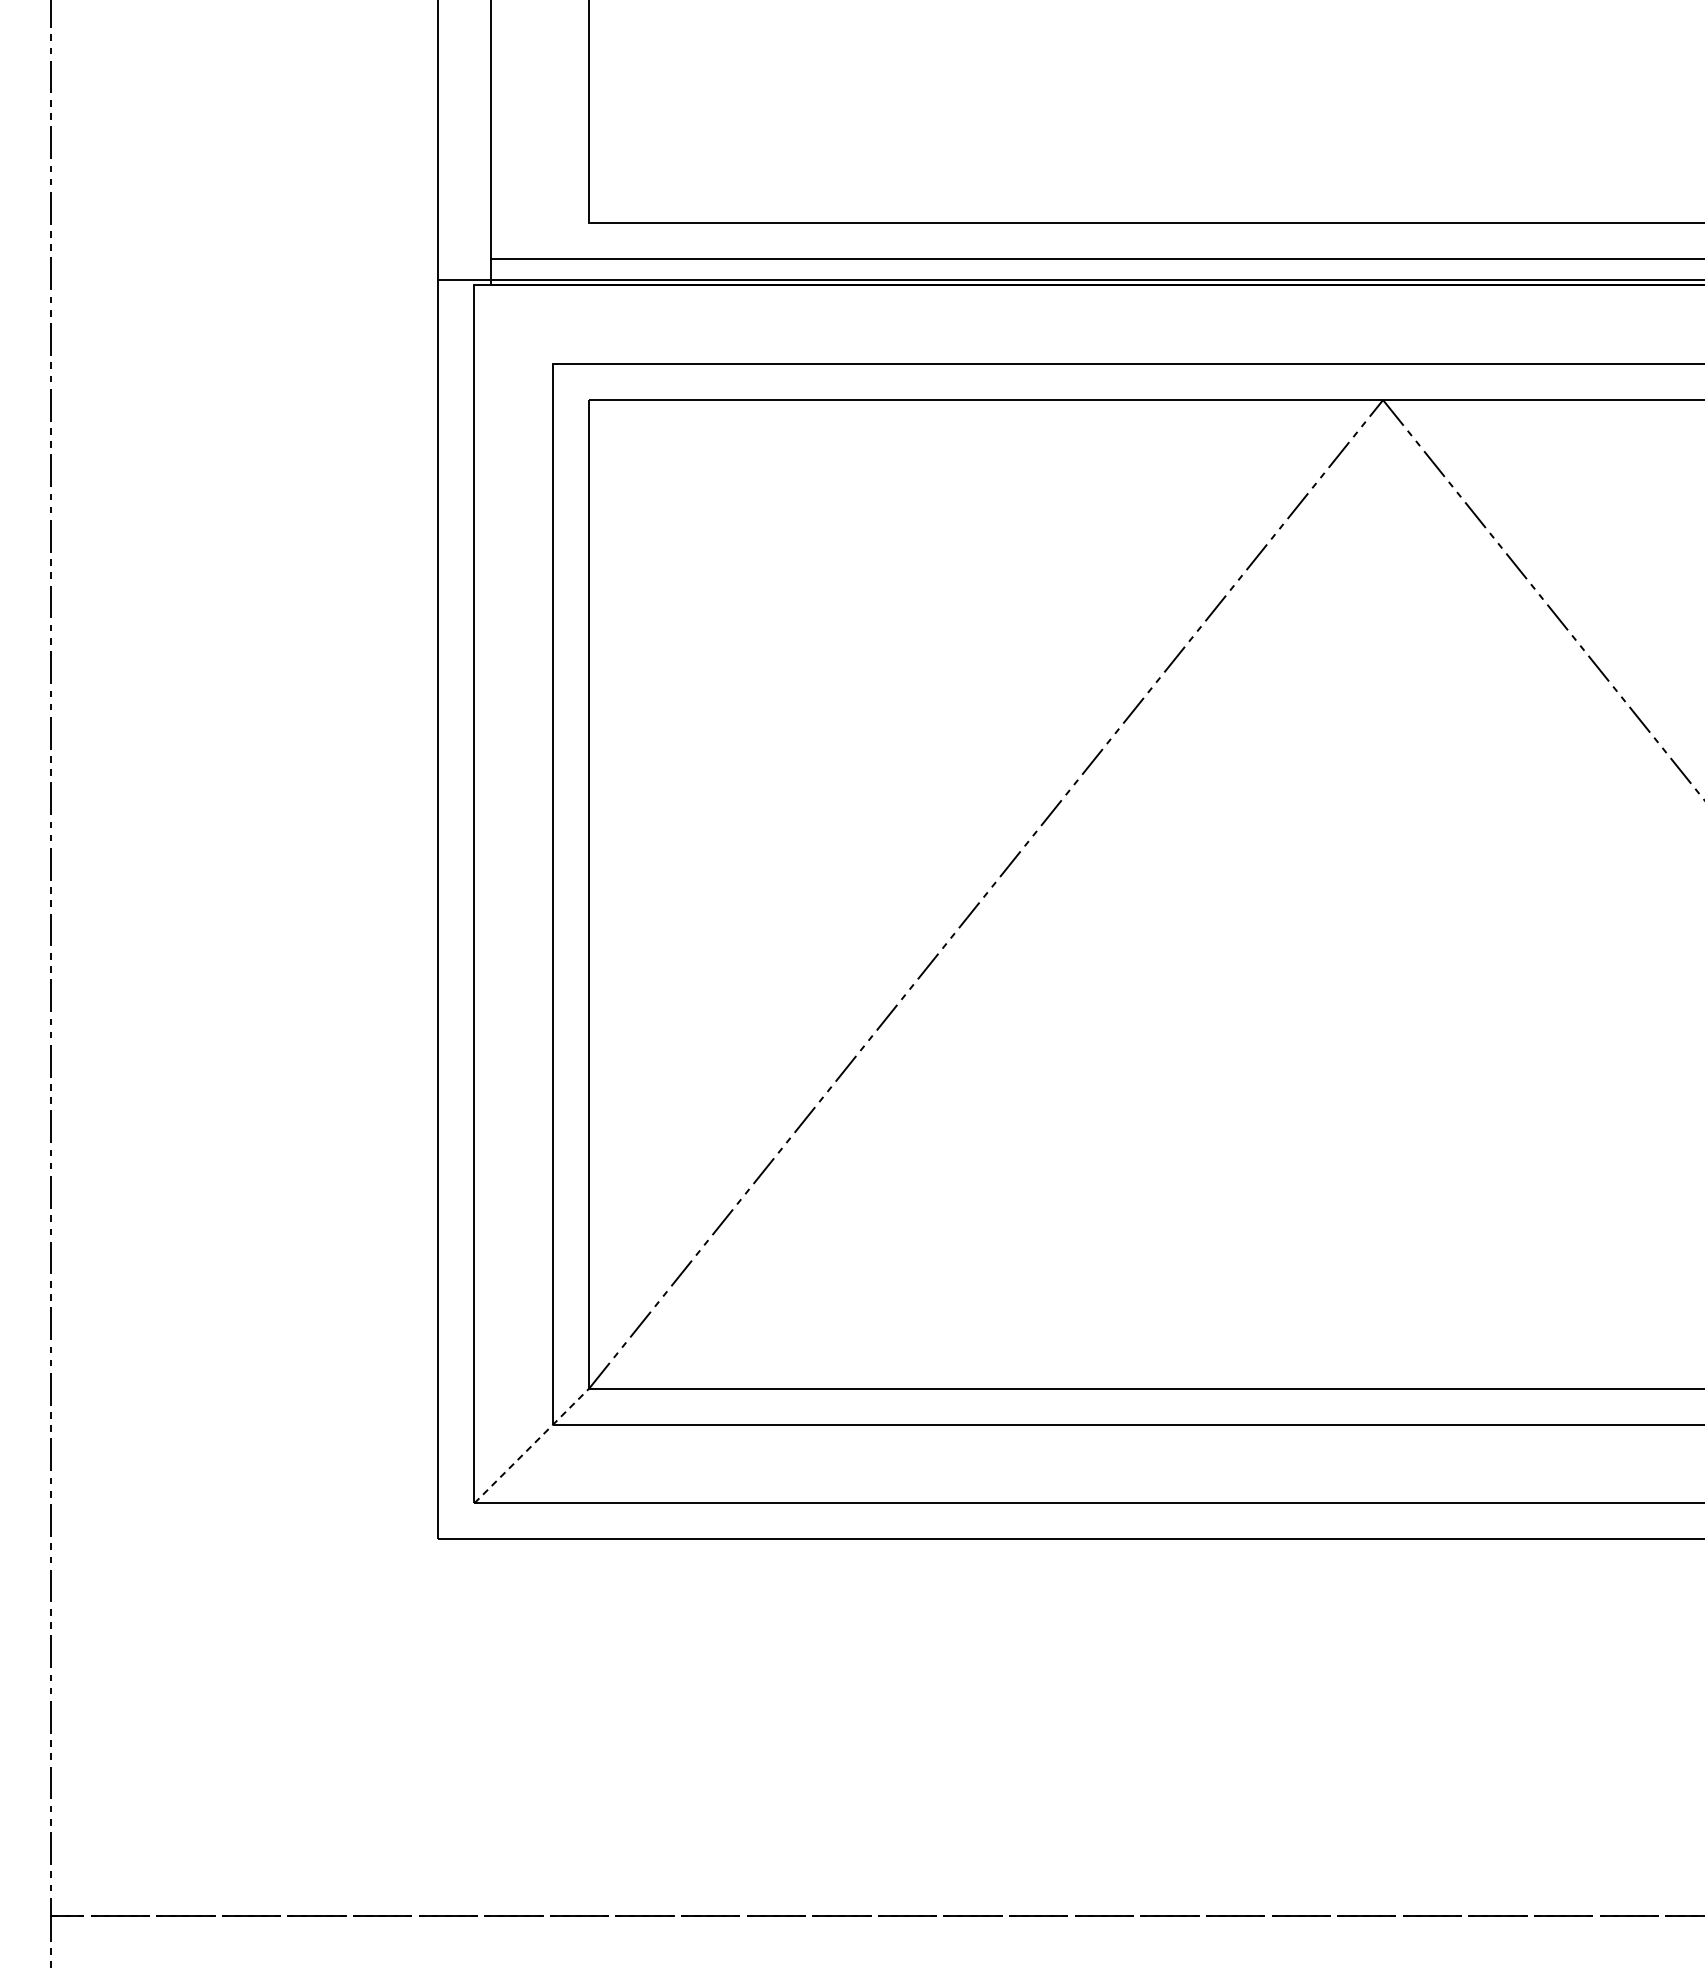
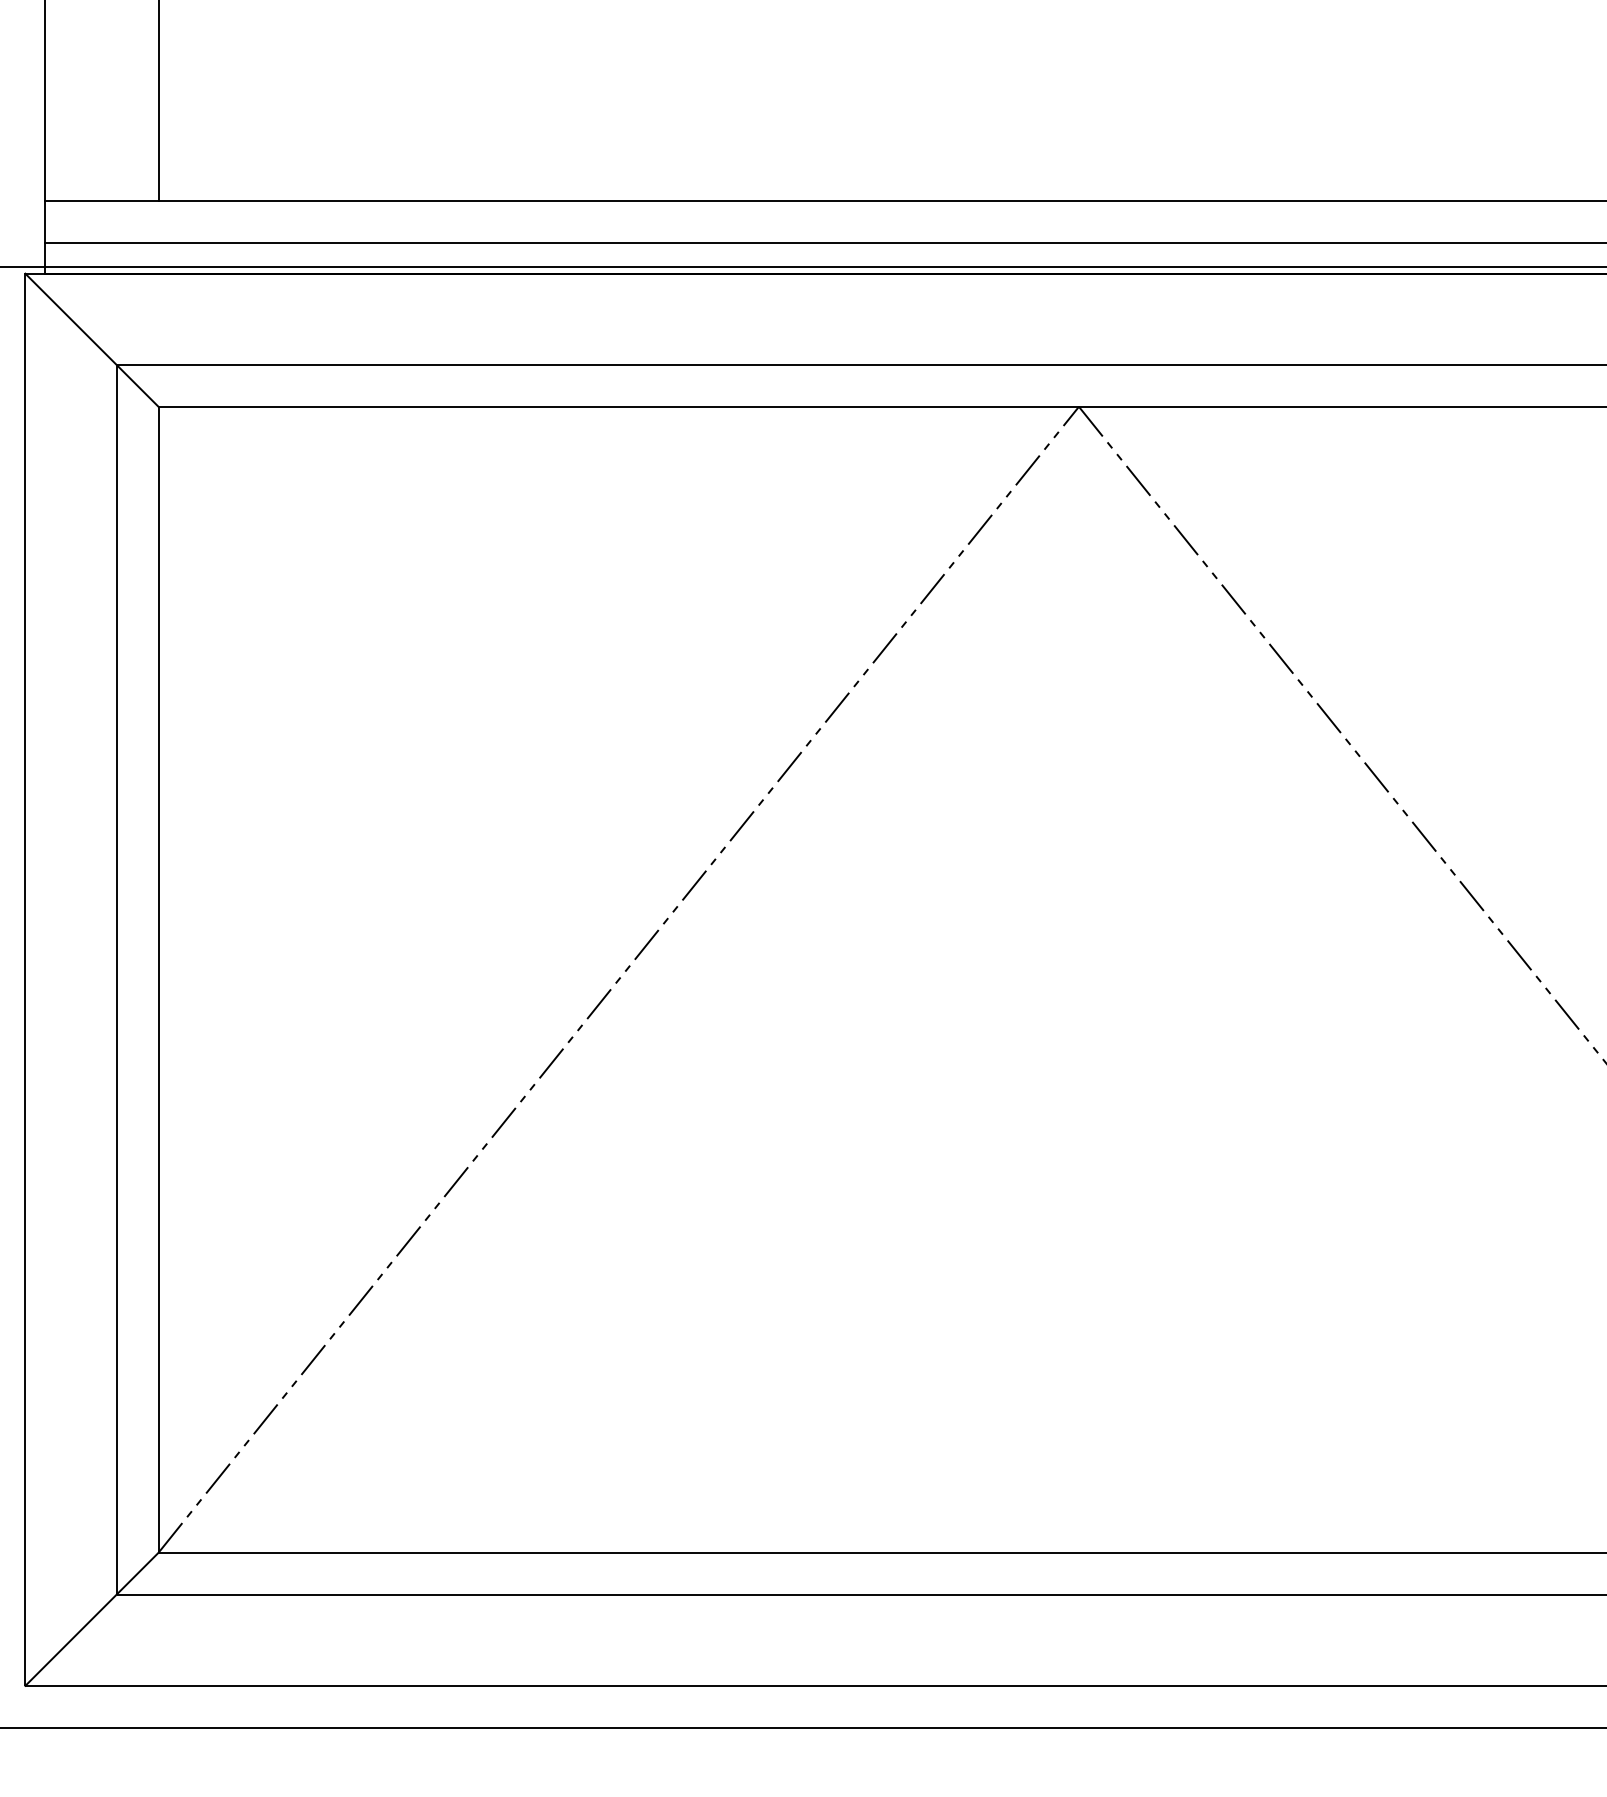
line: (539, 222) -> (100, 200), added
line: (531, 342) -> (91, 340), added
line: (532, 1445) -> (92, 1618), dashed -> solid

